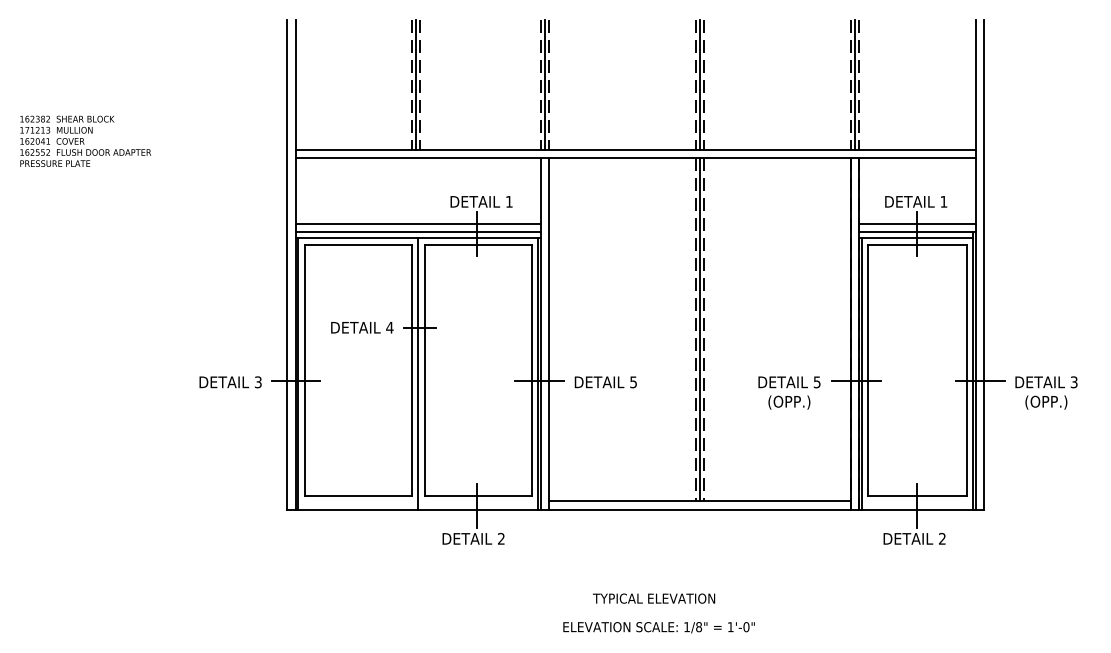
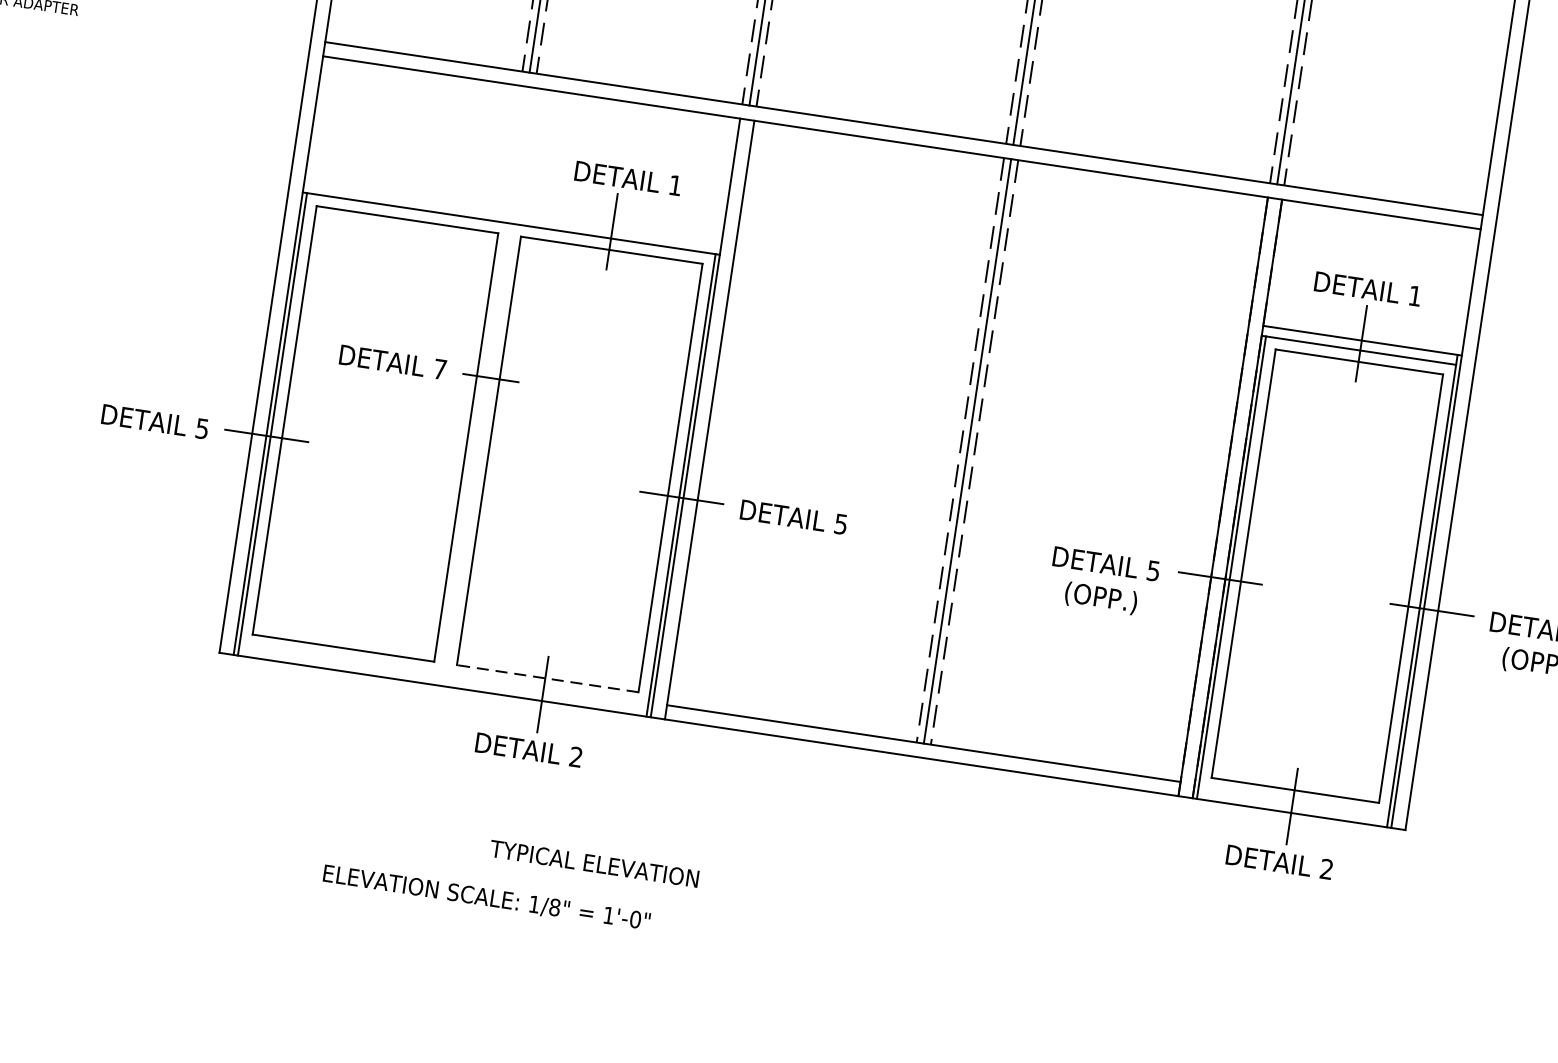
line: (417, 223) -> (513, 199), removed
line: (917, 223) -> (1364, 326), removed
line: (417, 232) -> (511, 214), removed
text: (389, 327) -> (439, 368), 4 -> 7
line: (418, 373) -> (477, 454), removed
text: (258, 381) -> (202, 427), 3 -> 5
line: (477, 496) -> (546, 678), solid -> dashed
text: (654, 598) -> (595, 863), moved
text: (658, 627) -> (485, 897), moved

